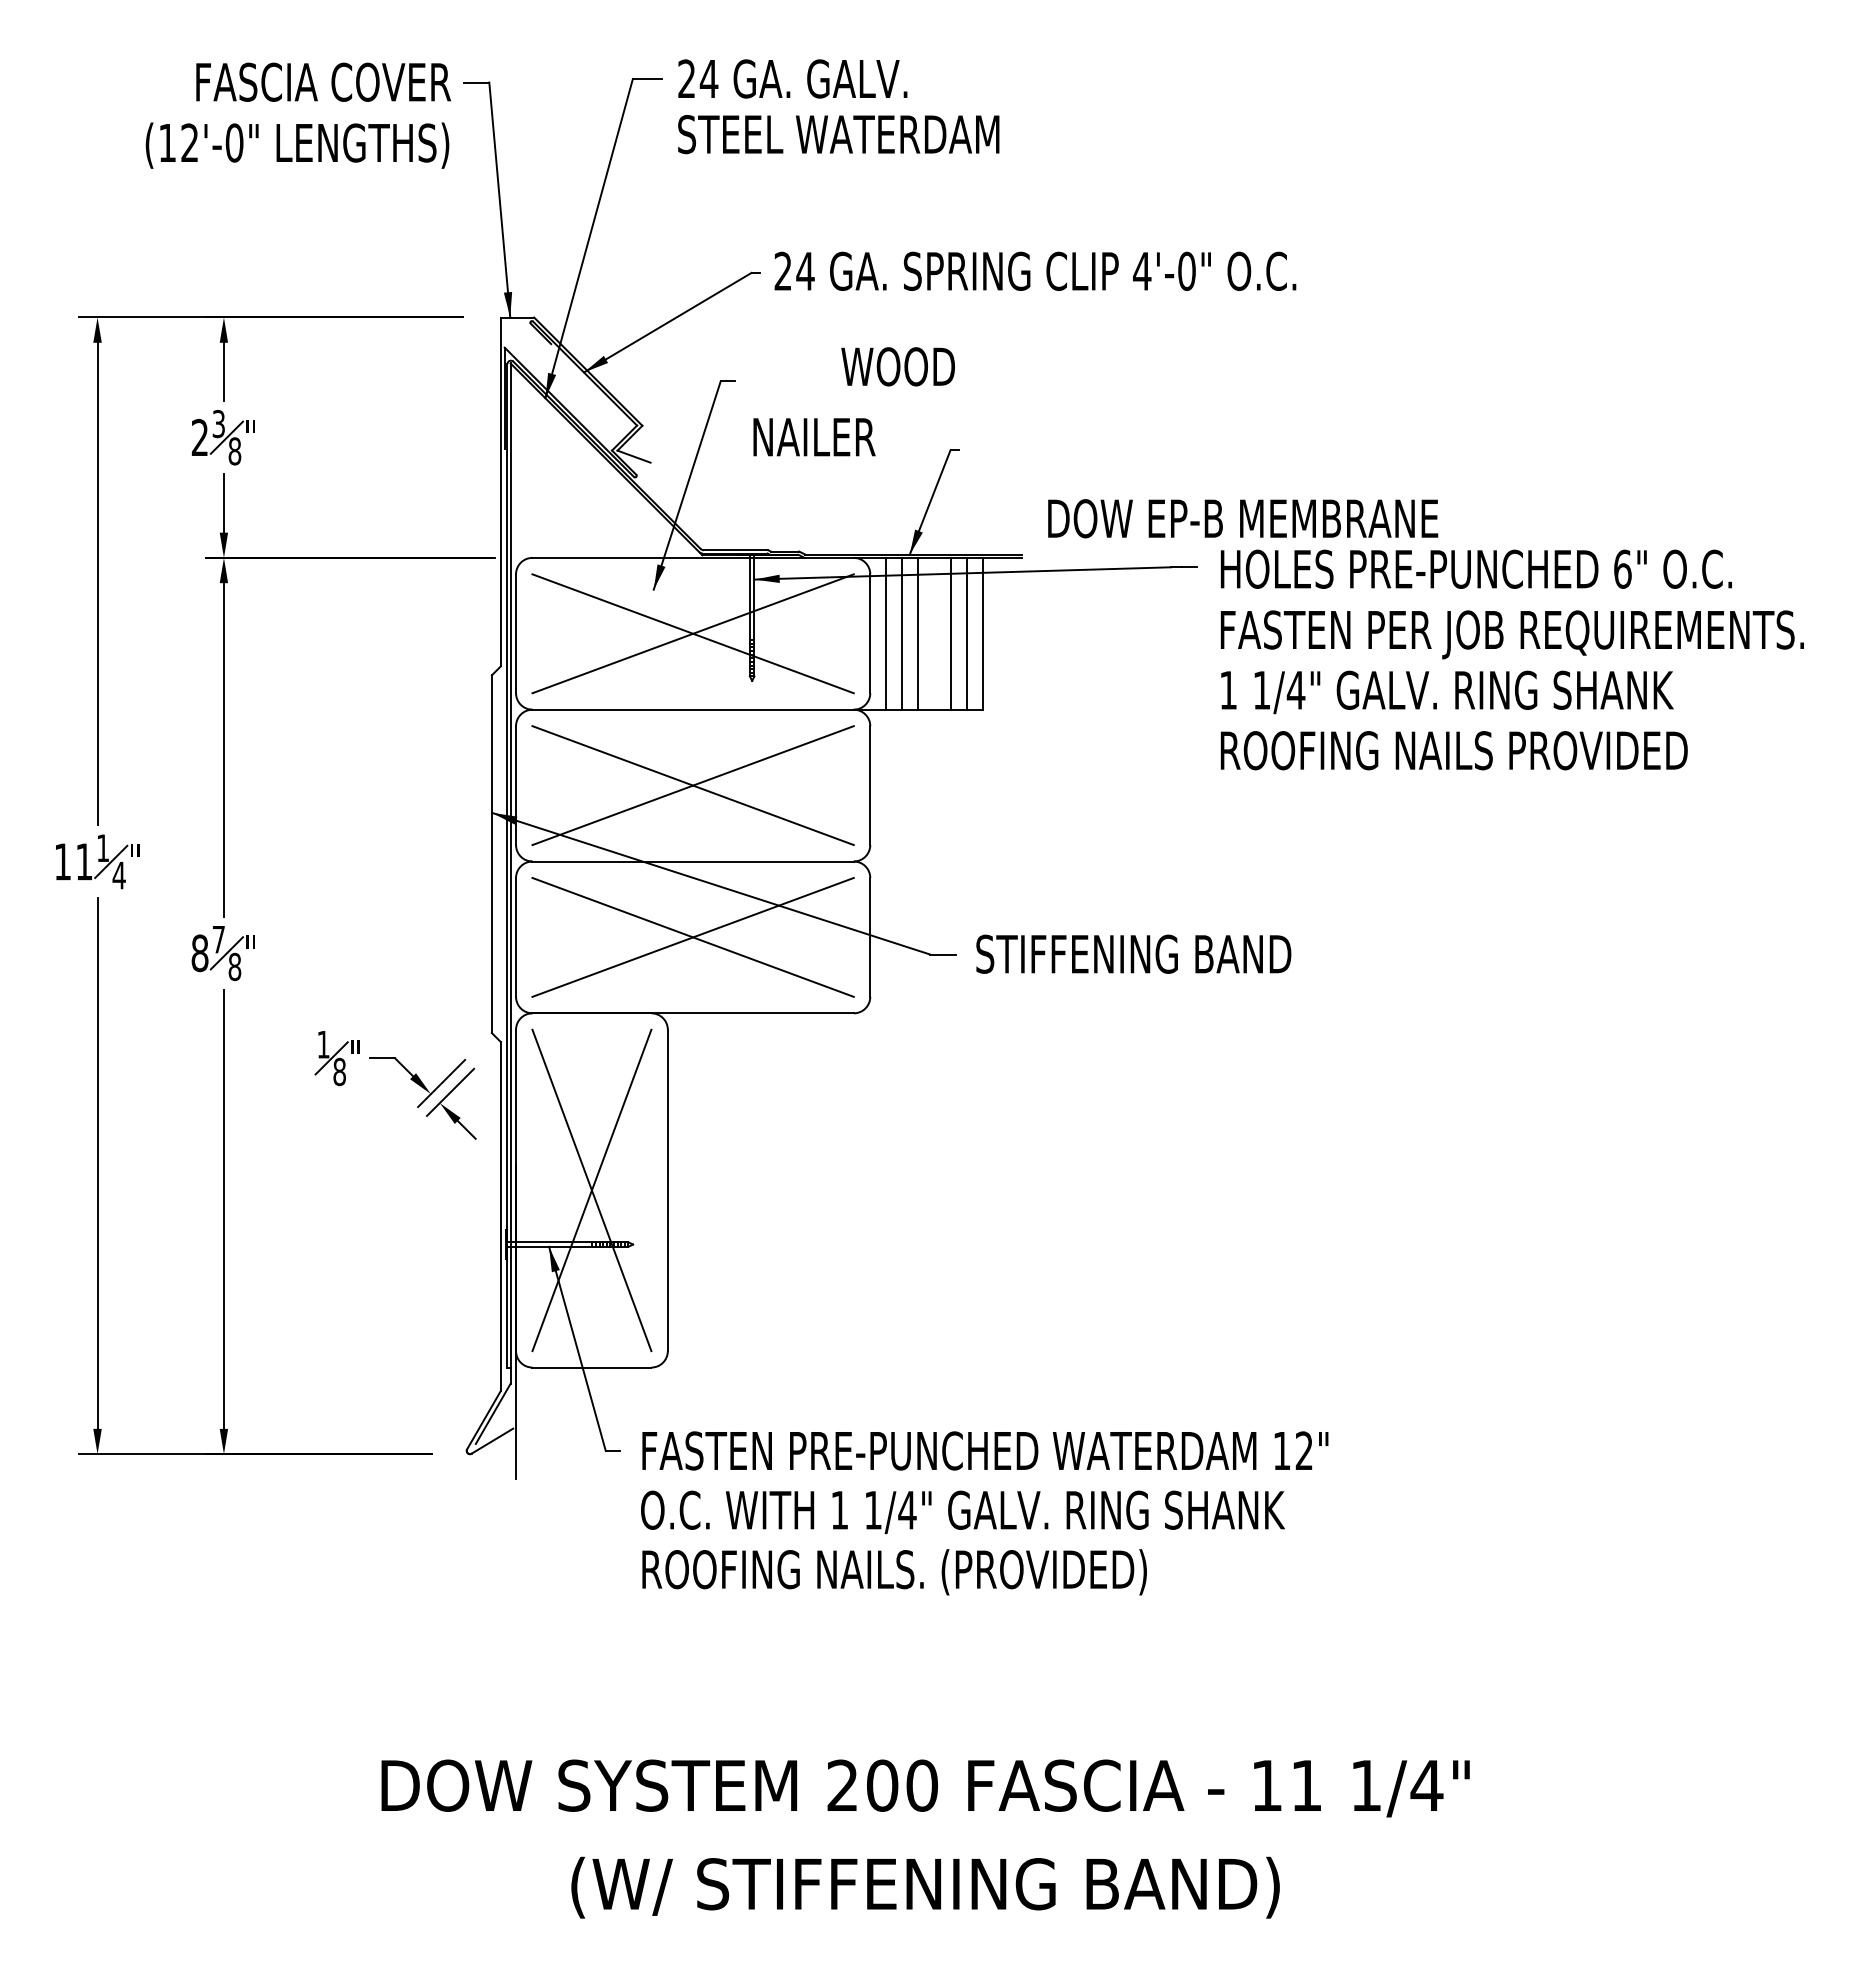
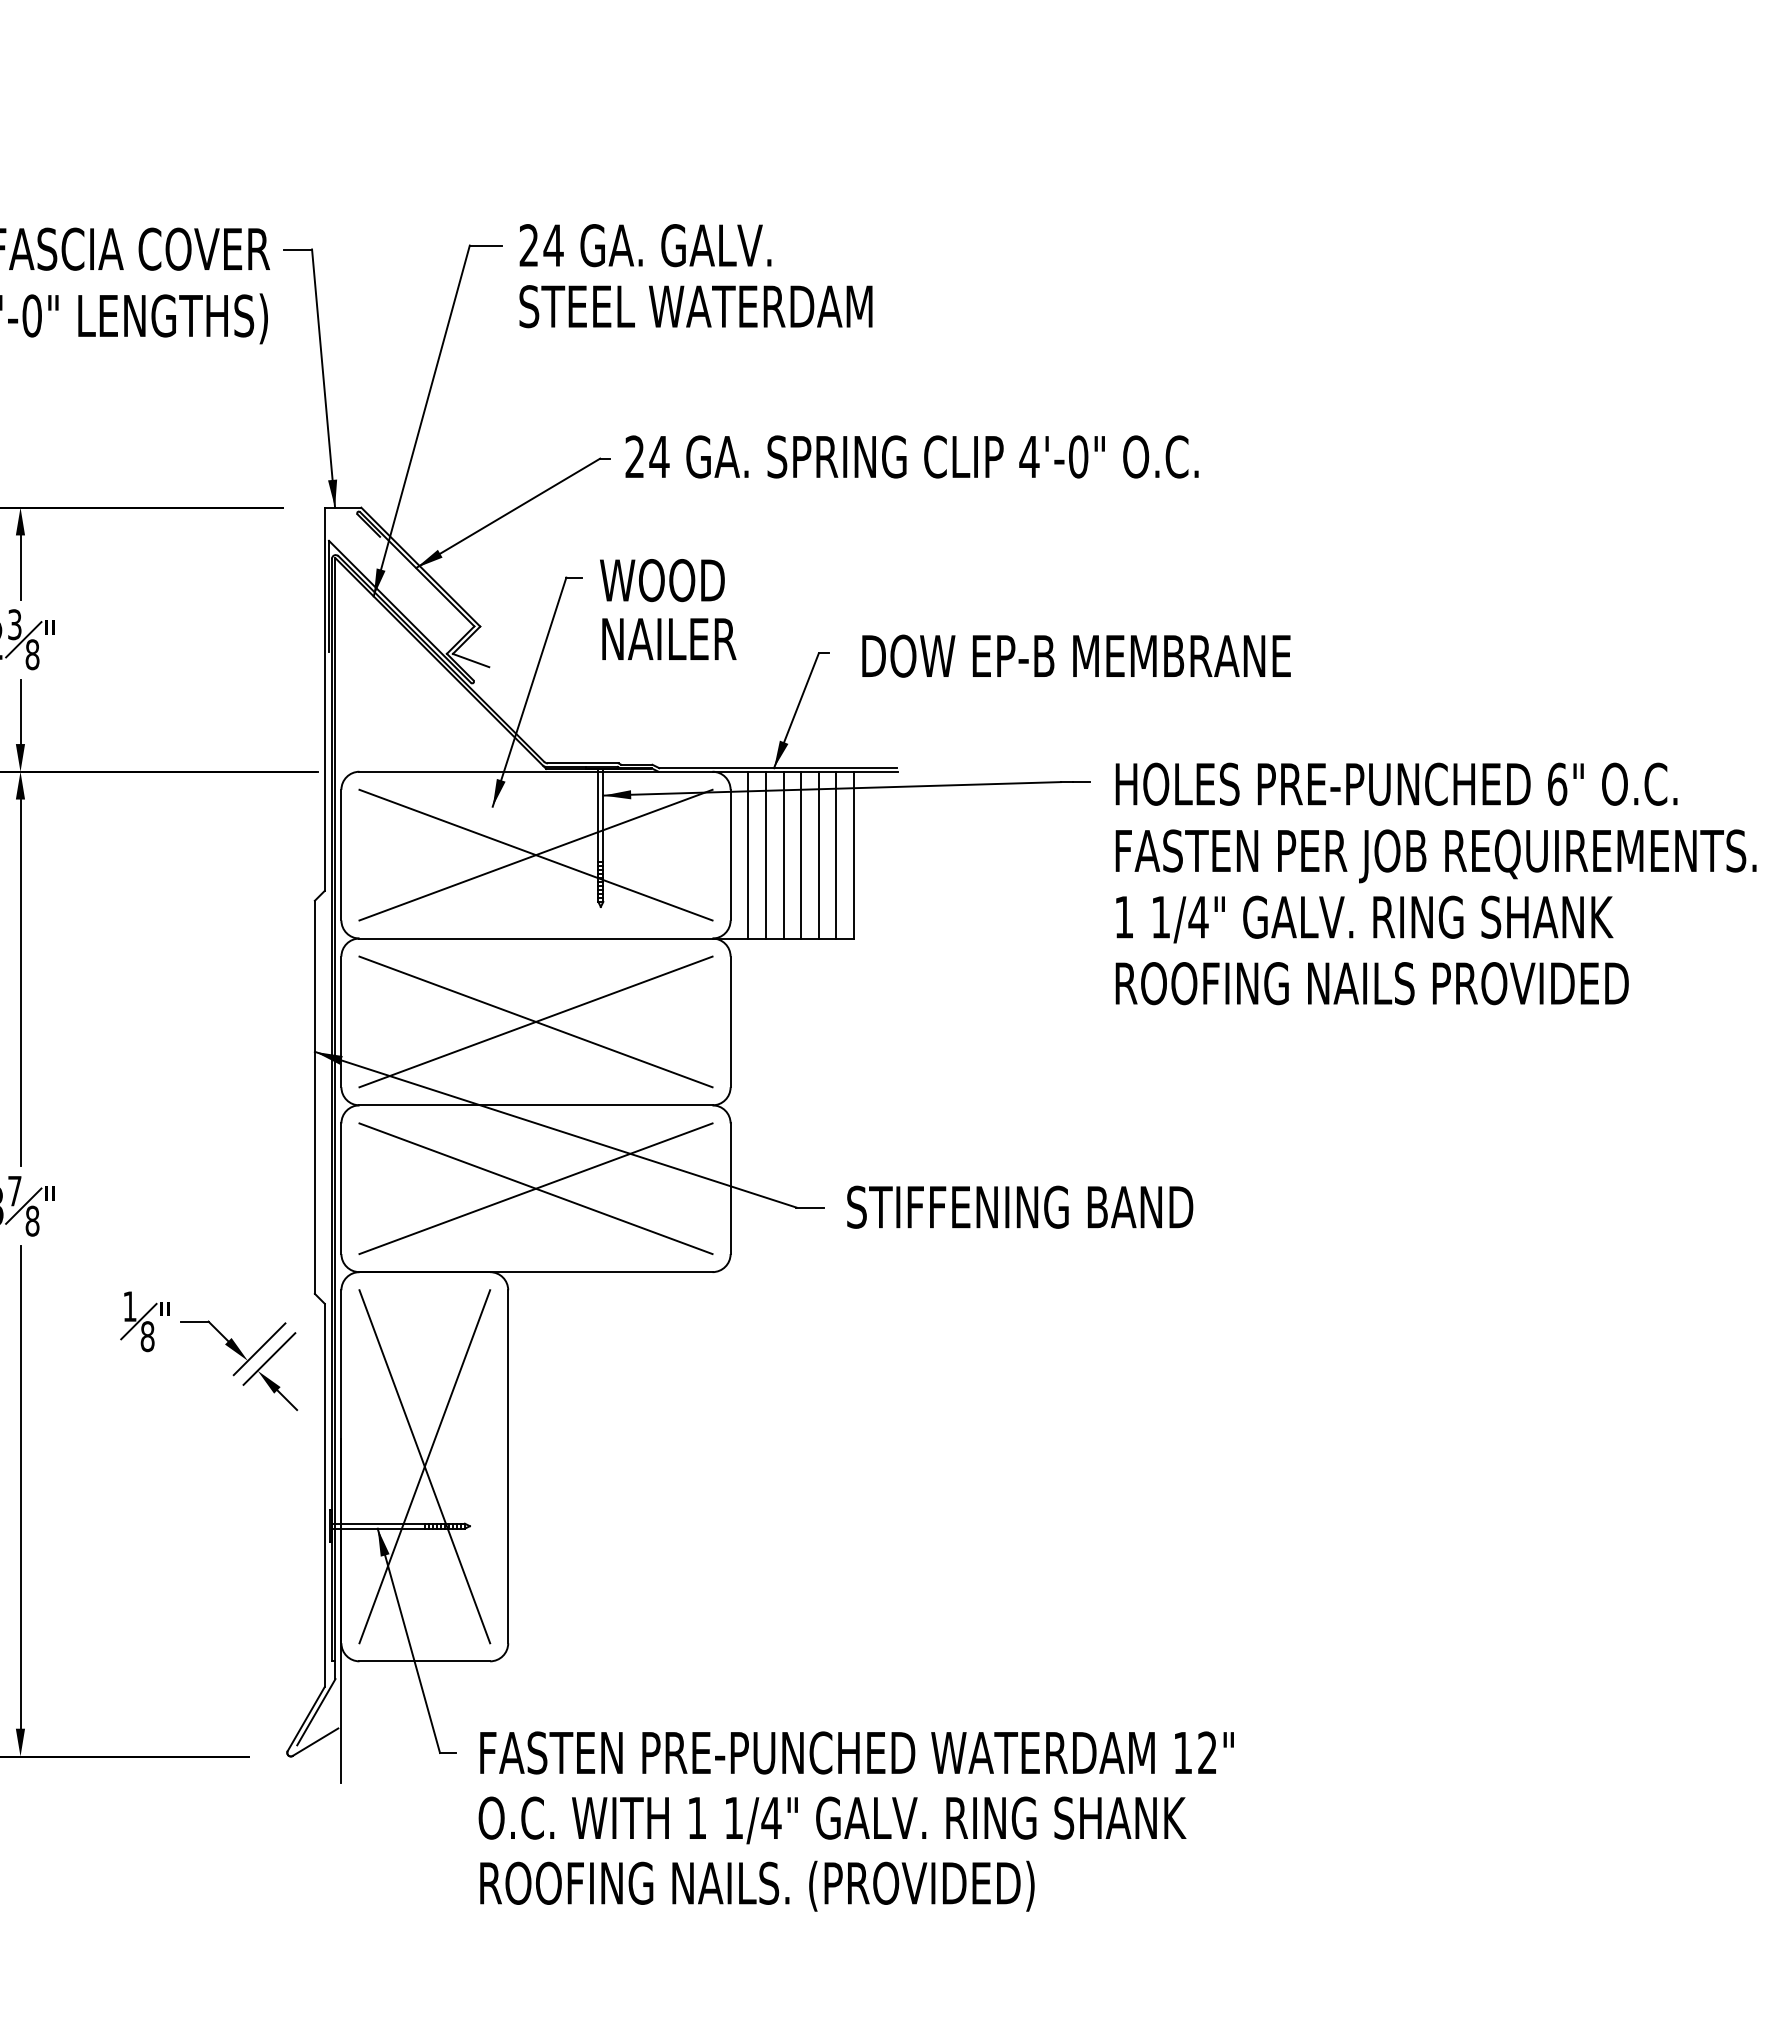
text: (897, 366) -> (661, 580), moved
text: (1243, 518) -> (1076, 655), moved
line: (934, 633) -> (801, 854), added

